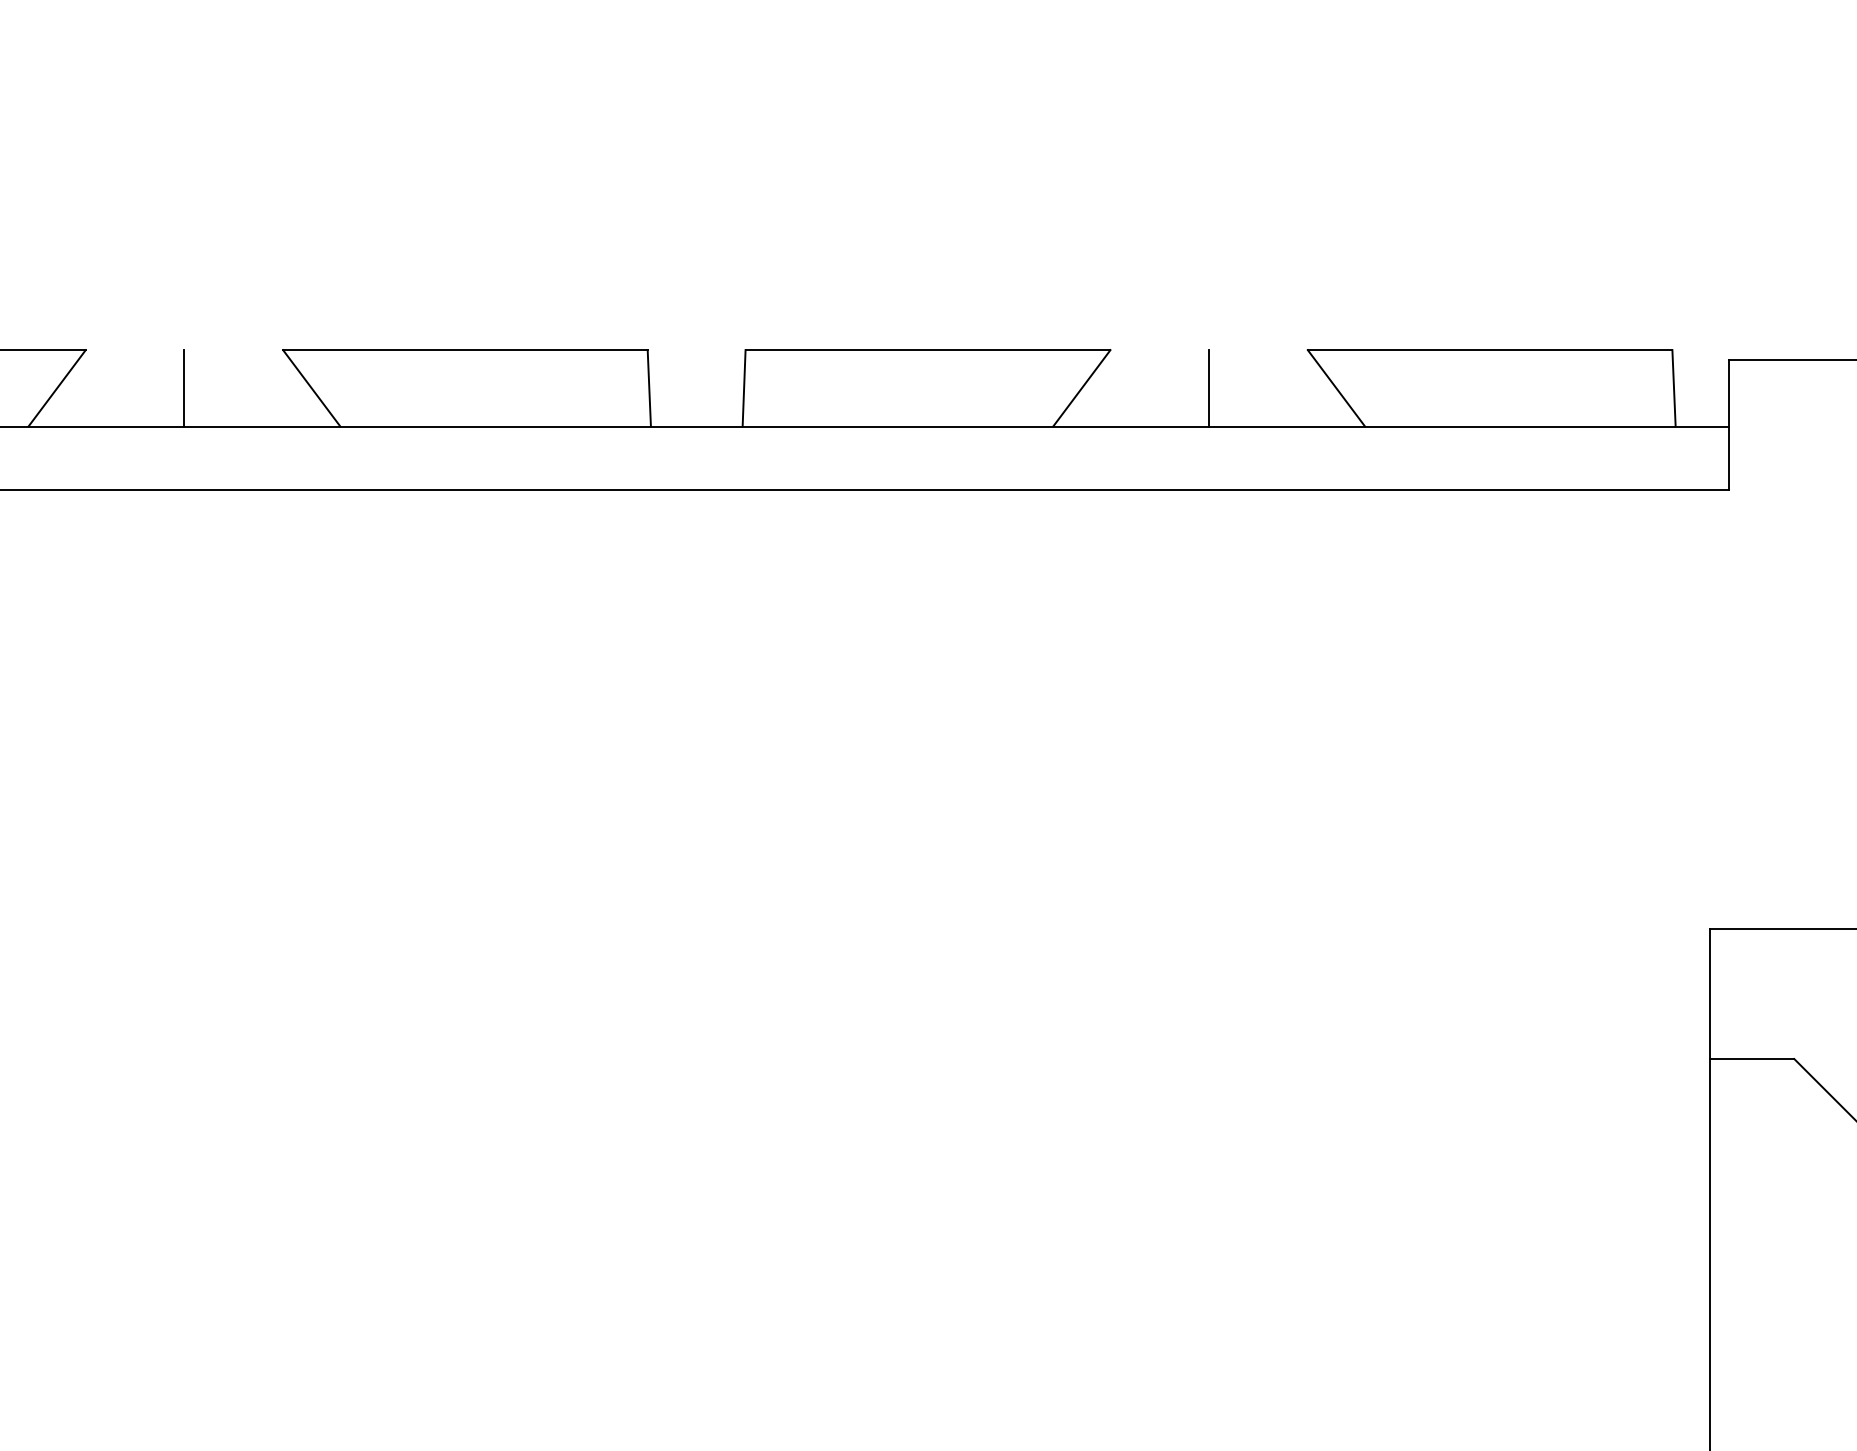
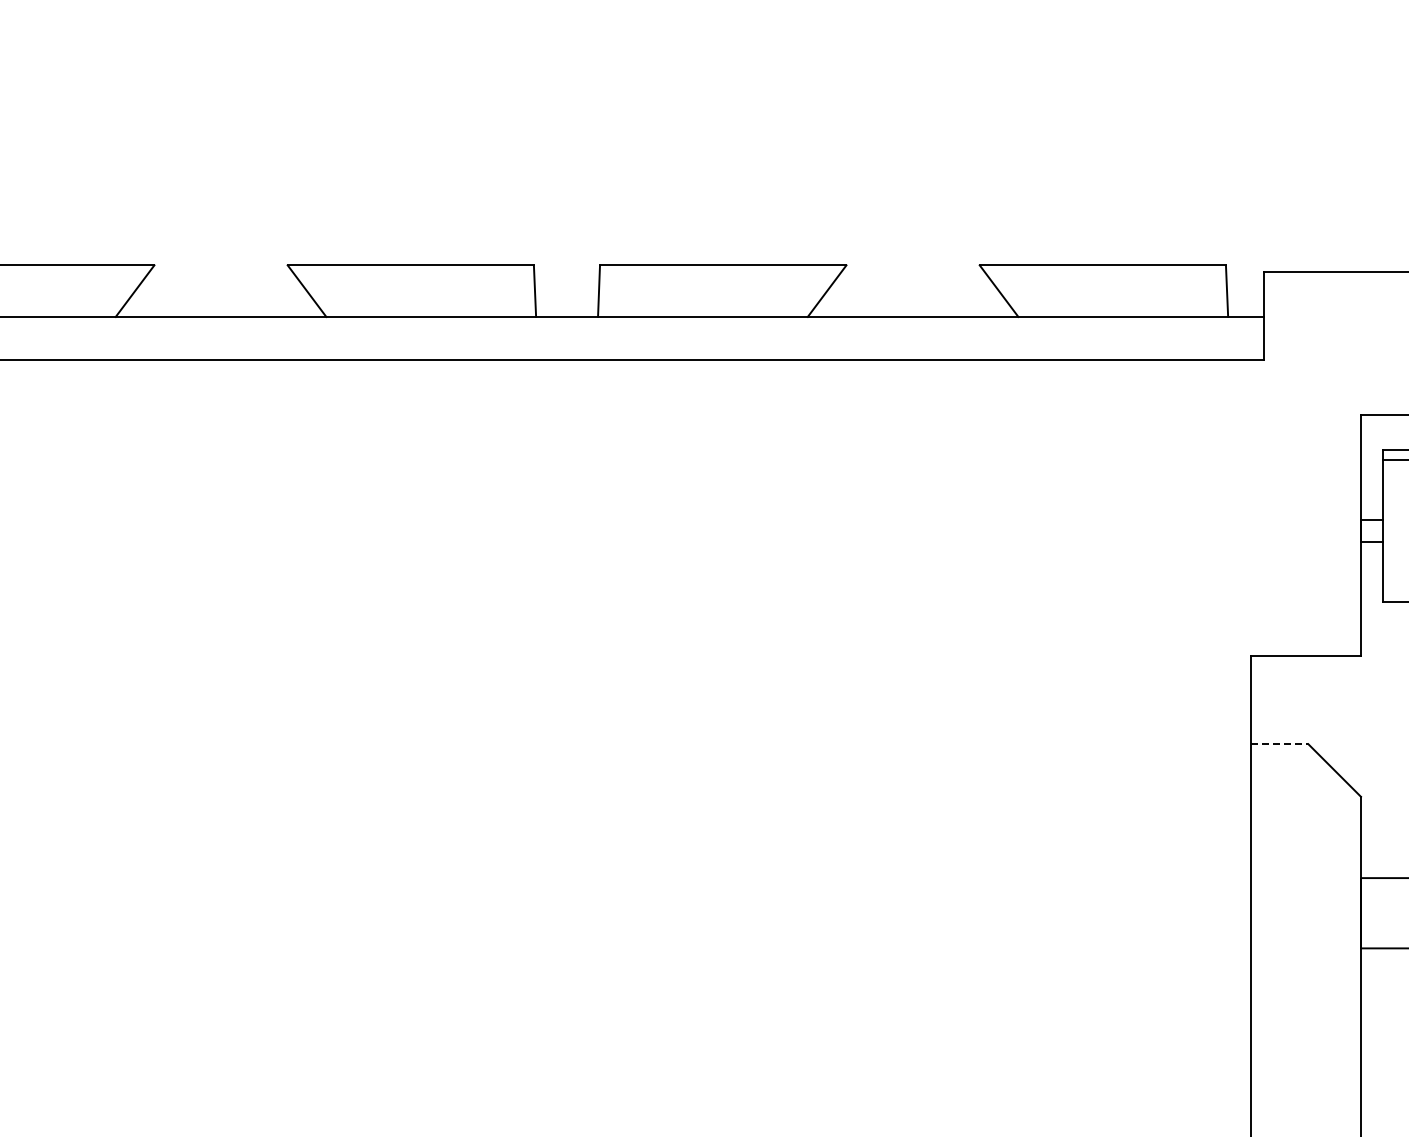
line: (183, 387) -> (220, 290), removed
line: (1208, 387) -> (912, 290), removed
line: (1751, 1059) -> (1279, 744), solid -> dashed

